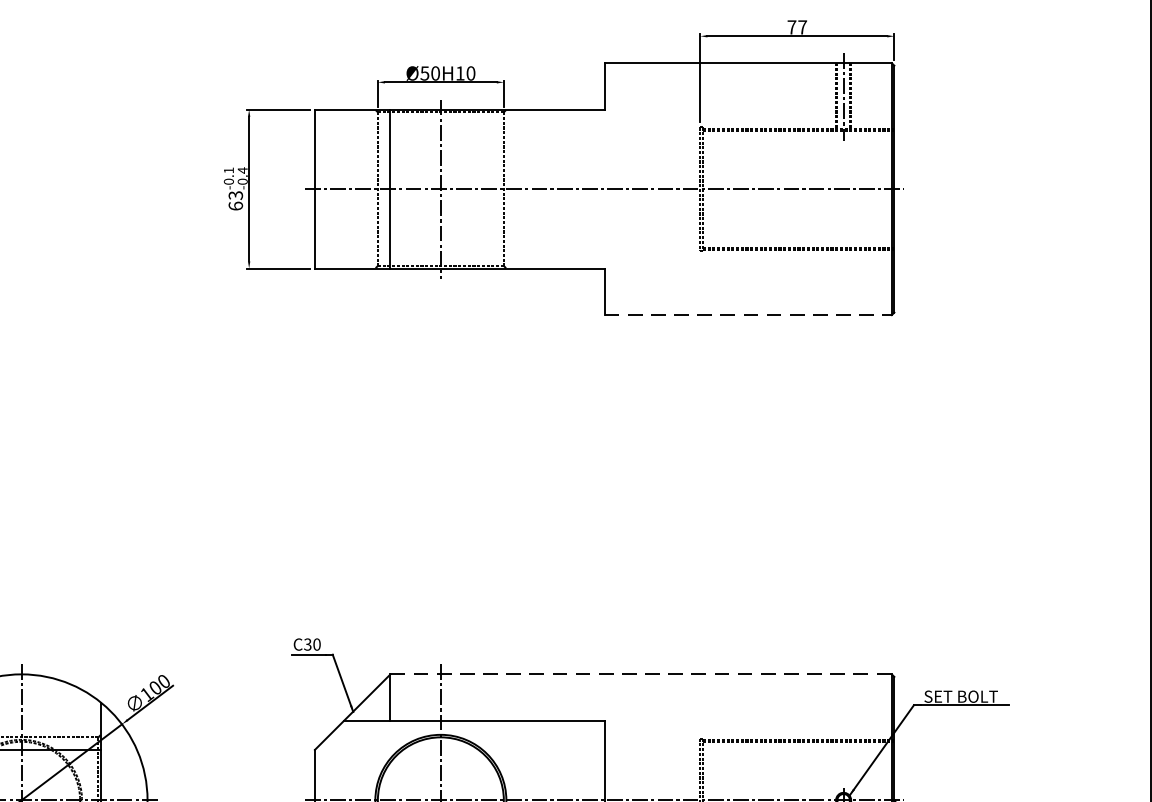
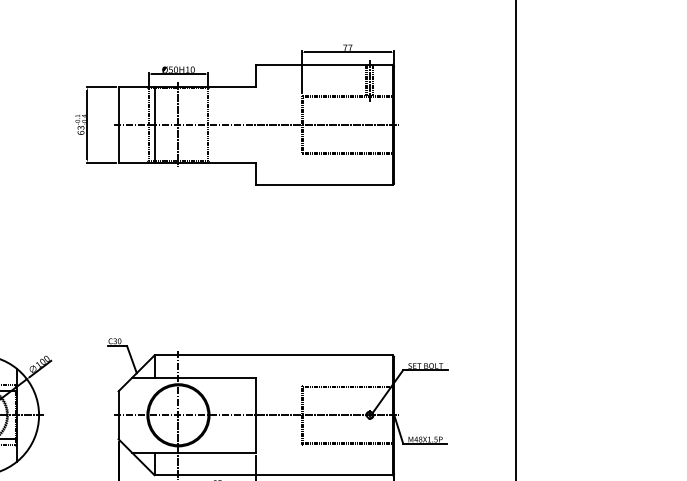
line: (750, 314) -> (325, 184), dashed -> solid
line: (642, 674) -> (274, 355), dashed -> solid

